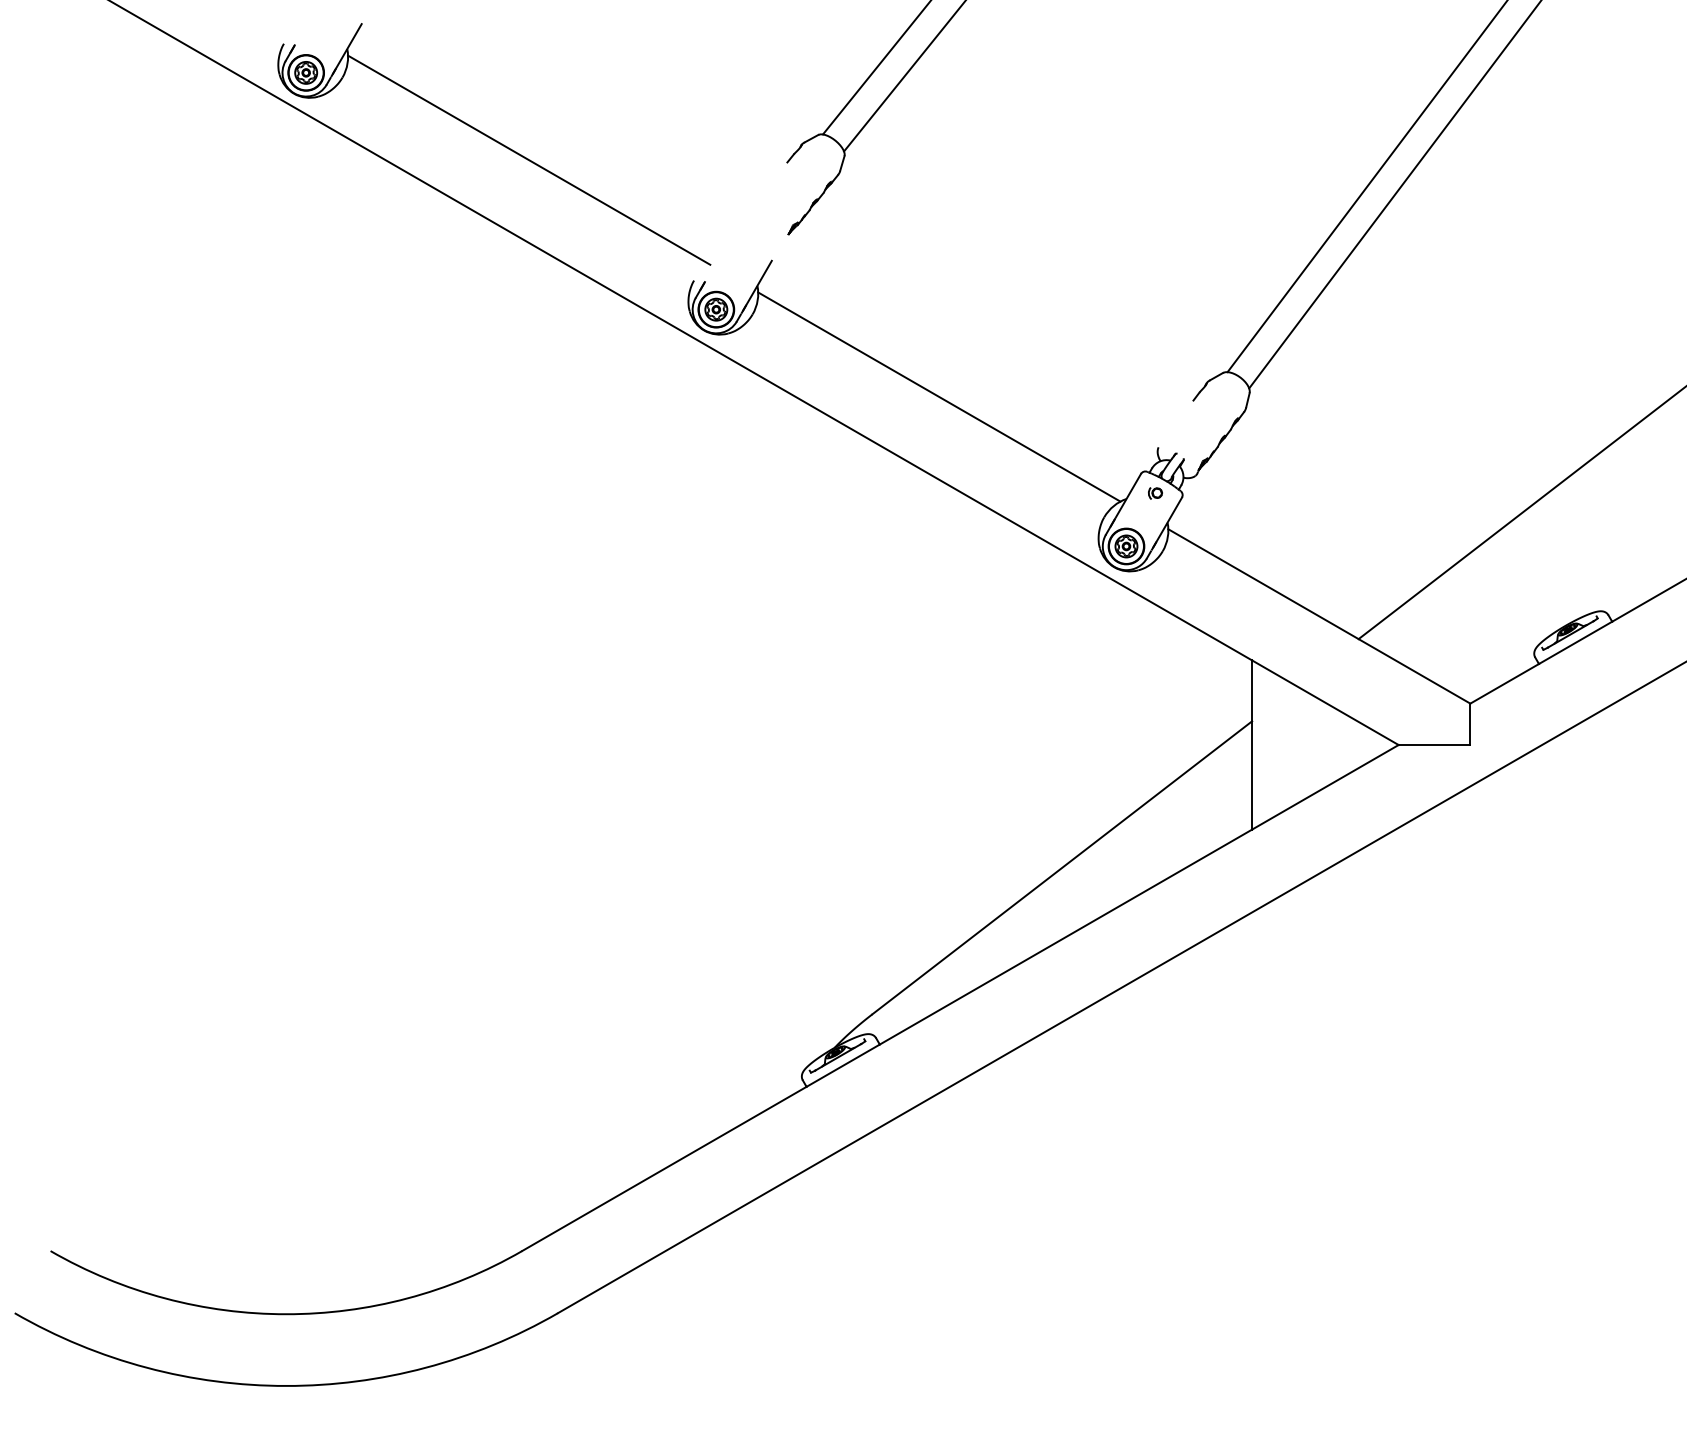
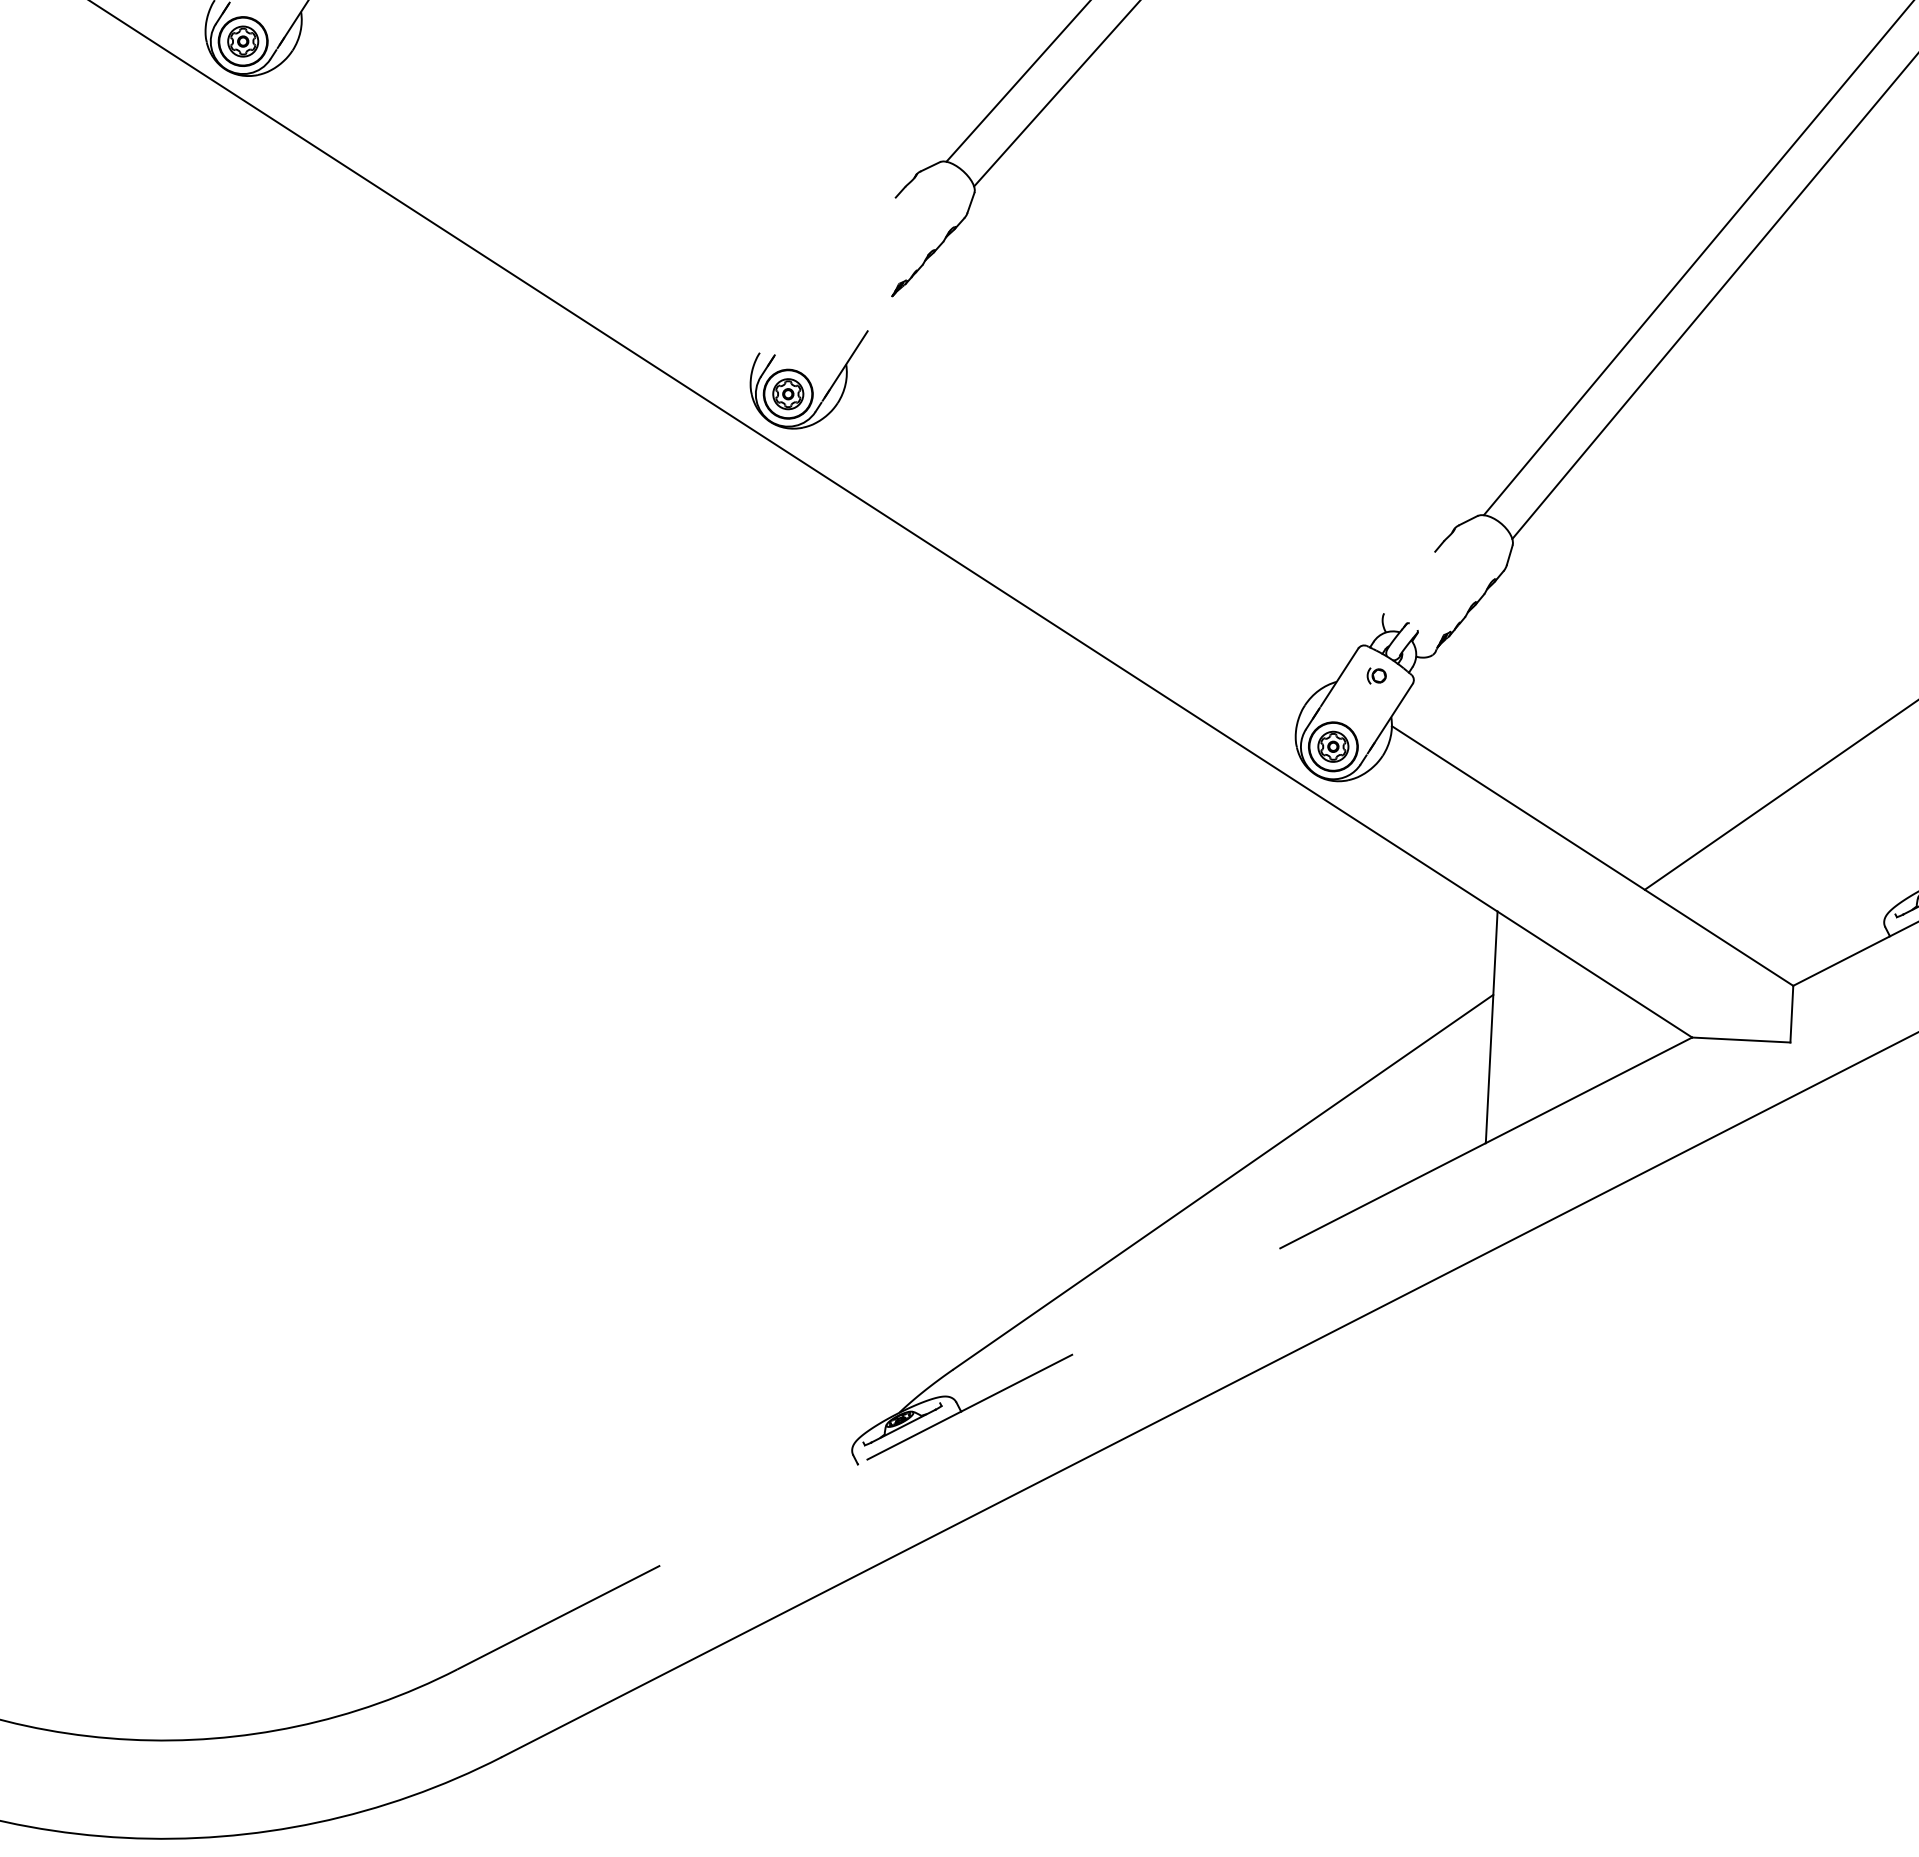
line: (529, 159) -> (542, 175), removed
line: (939, 396) -> (1087, 528), removed
line: (886, 1040) -> (970, 1406), solid -> dashed

